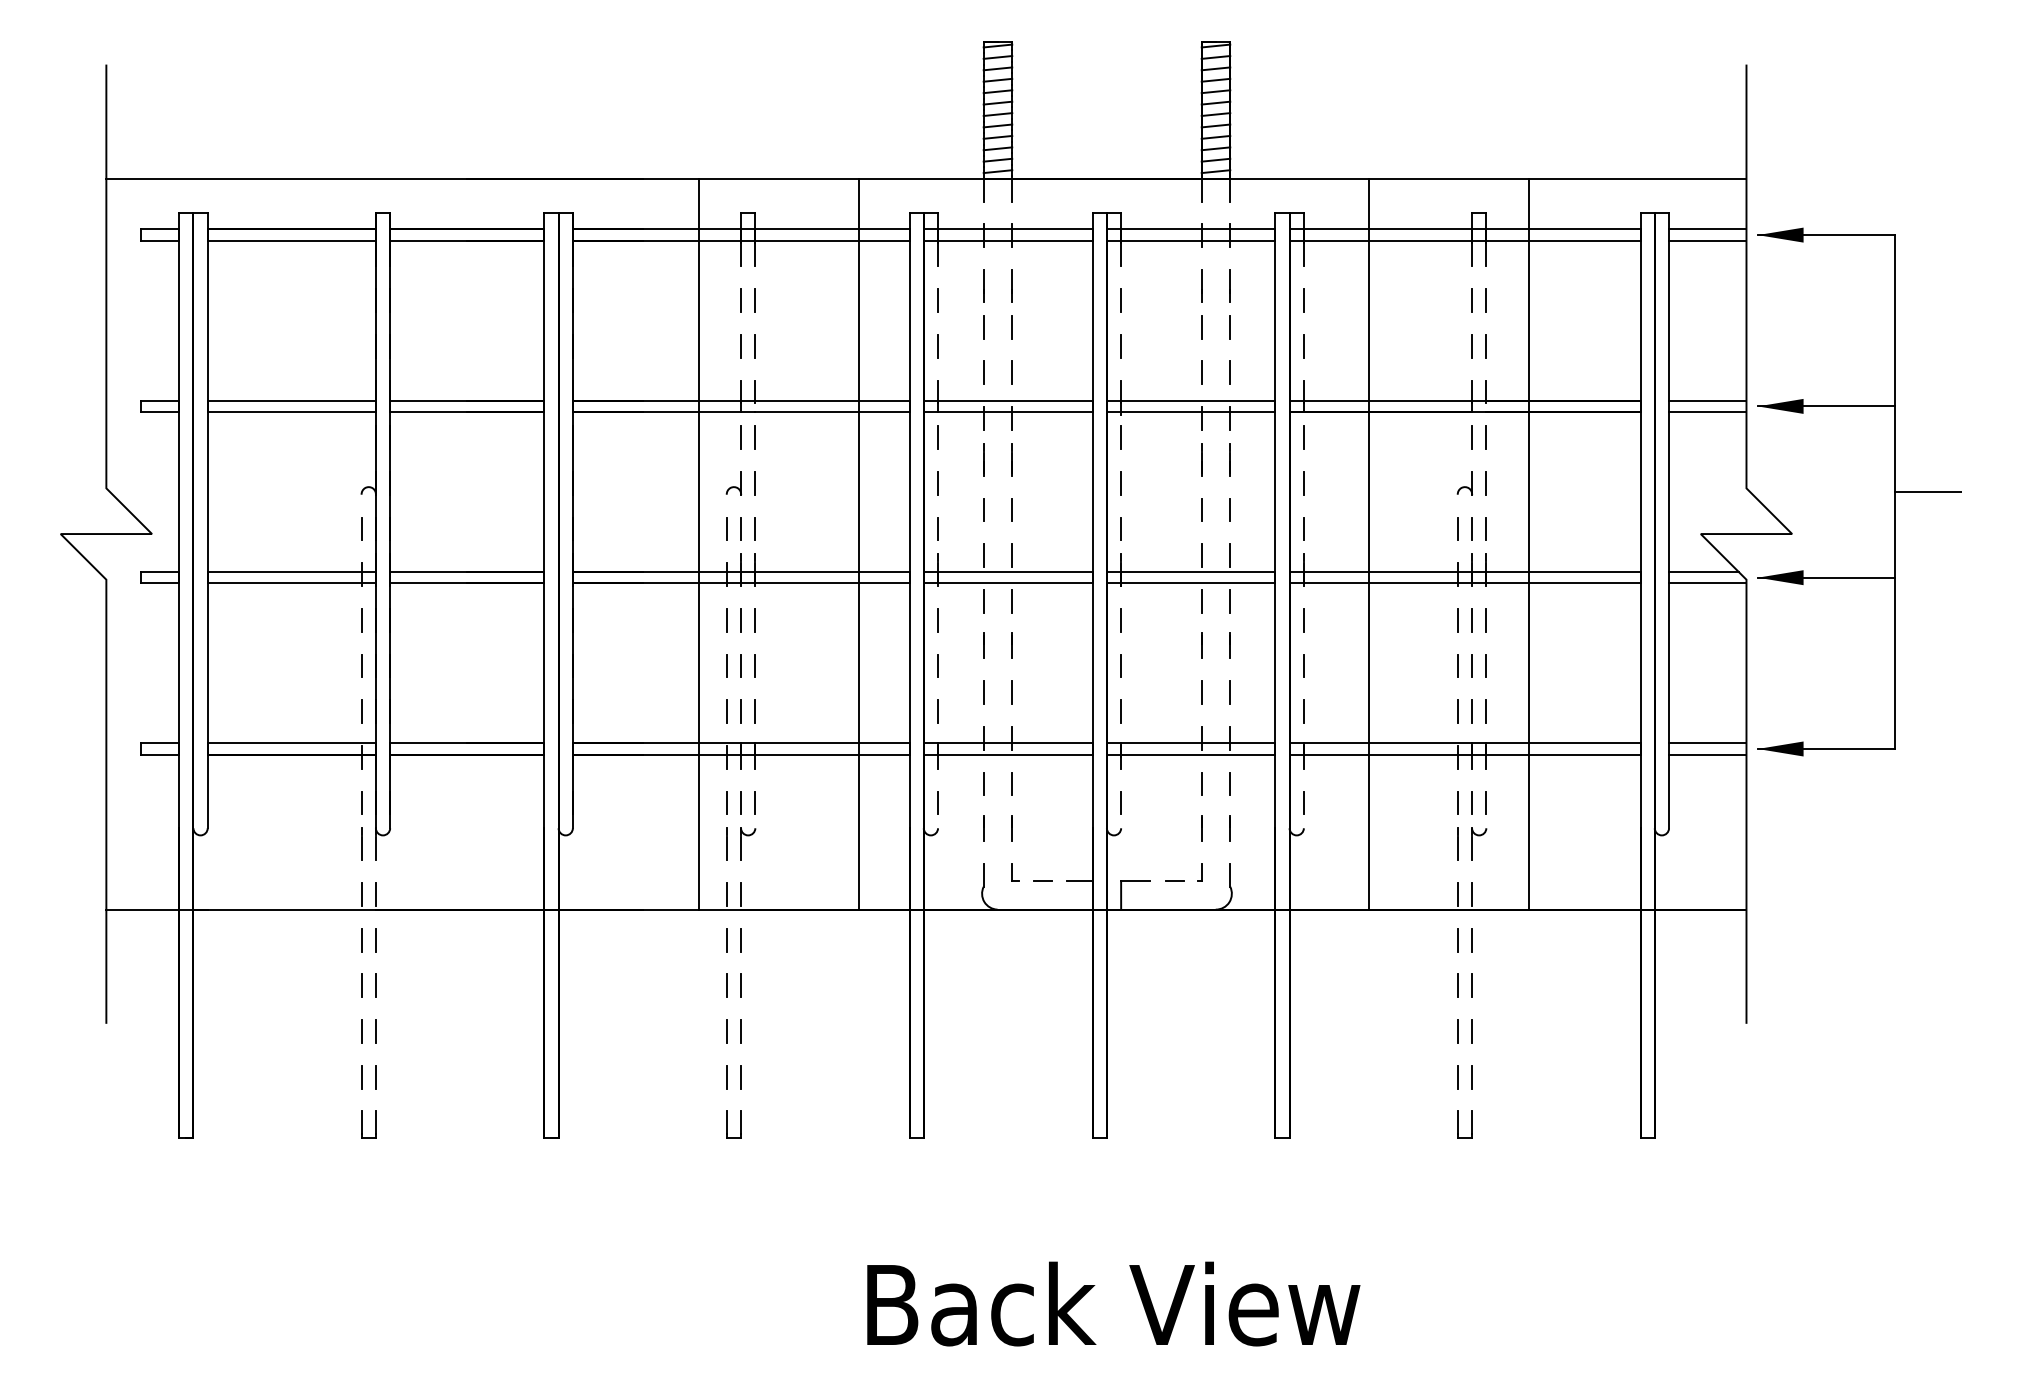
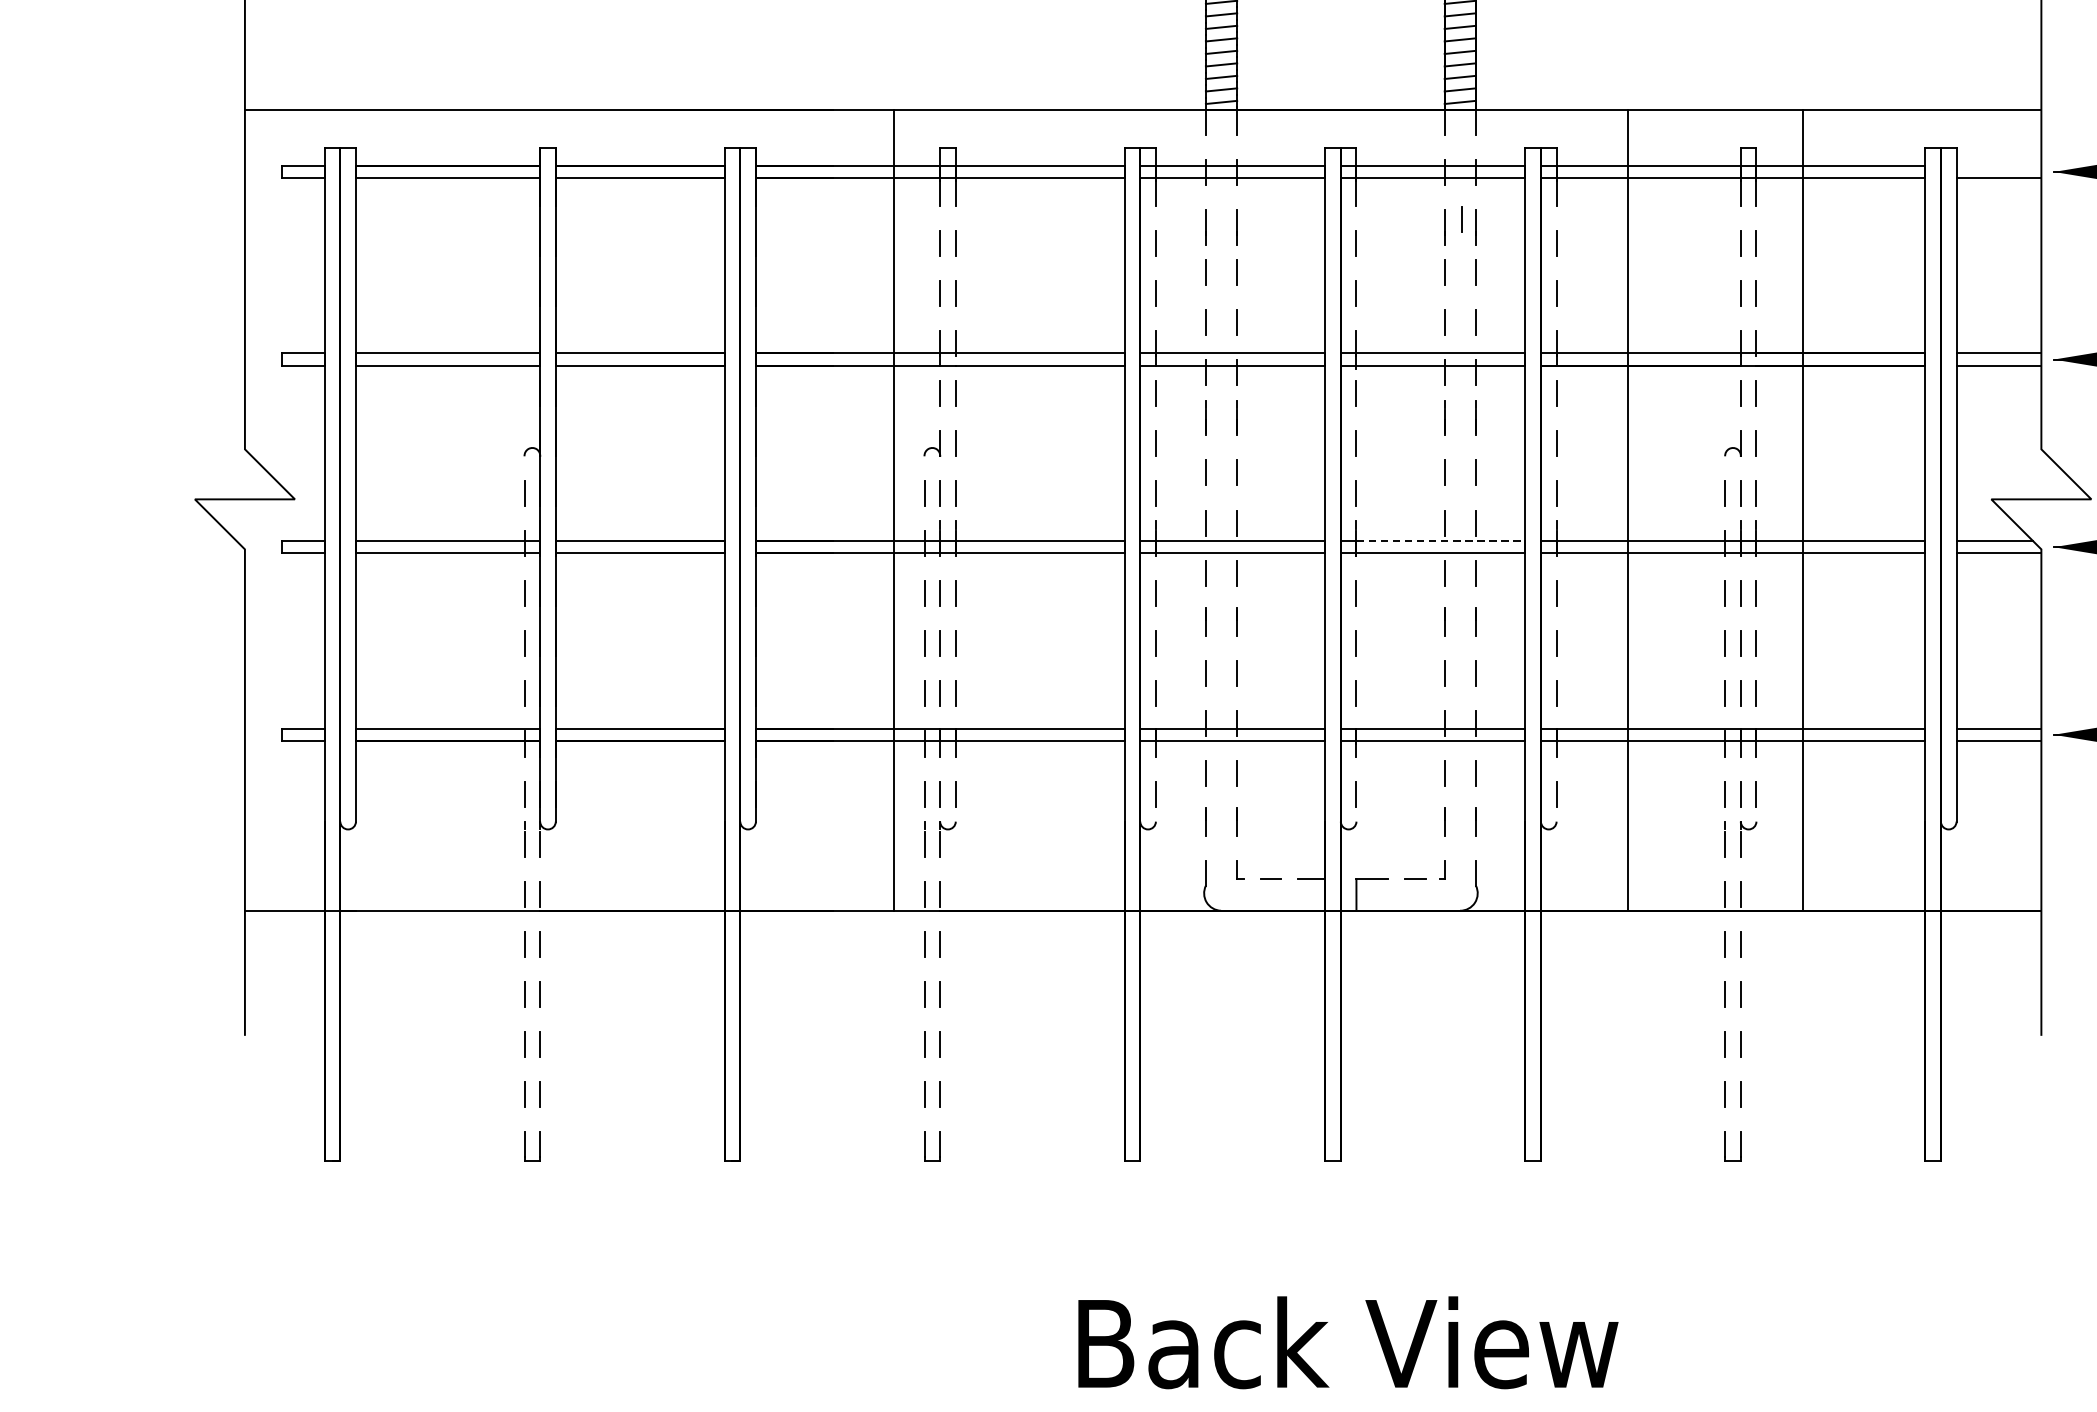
line: (1707, 229) -> (1998, 165), removed
line: (1217, 278) -> (1461, 219), added
line: (858, 543) -> (1068, 509), removed
line: (1198, 571) -> (1441, 540), solid -> dashed

